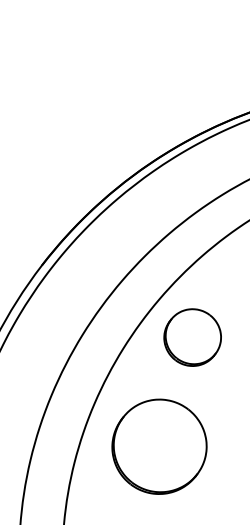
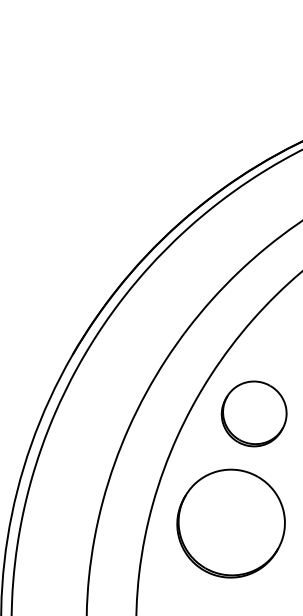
part: (158, 446) -> (230, 523), moved

